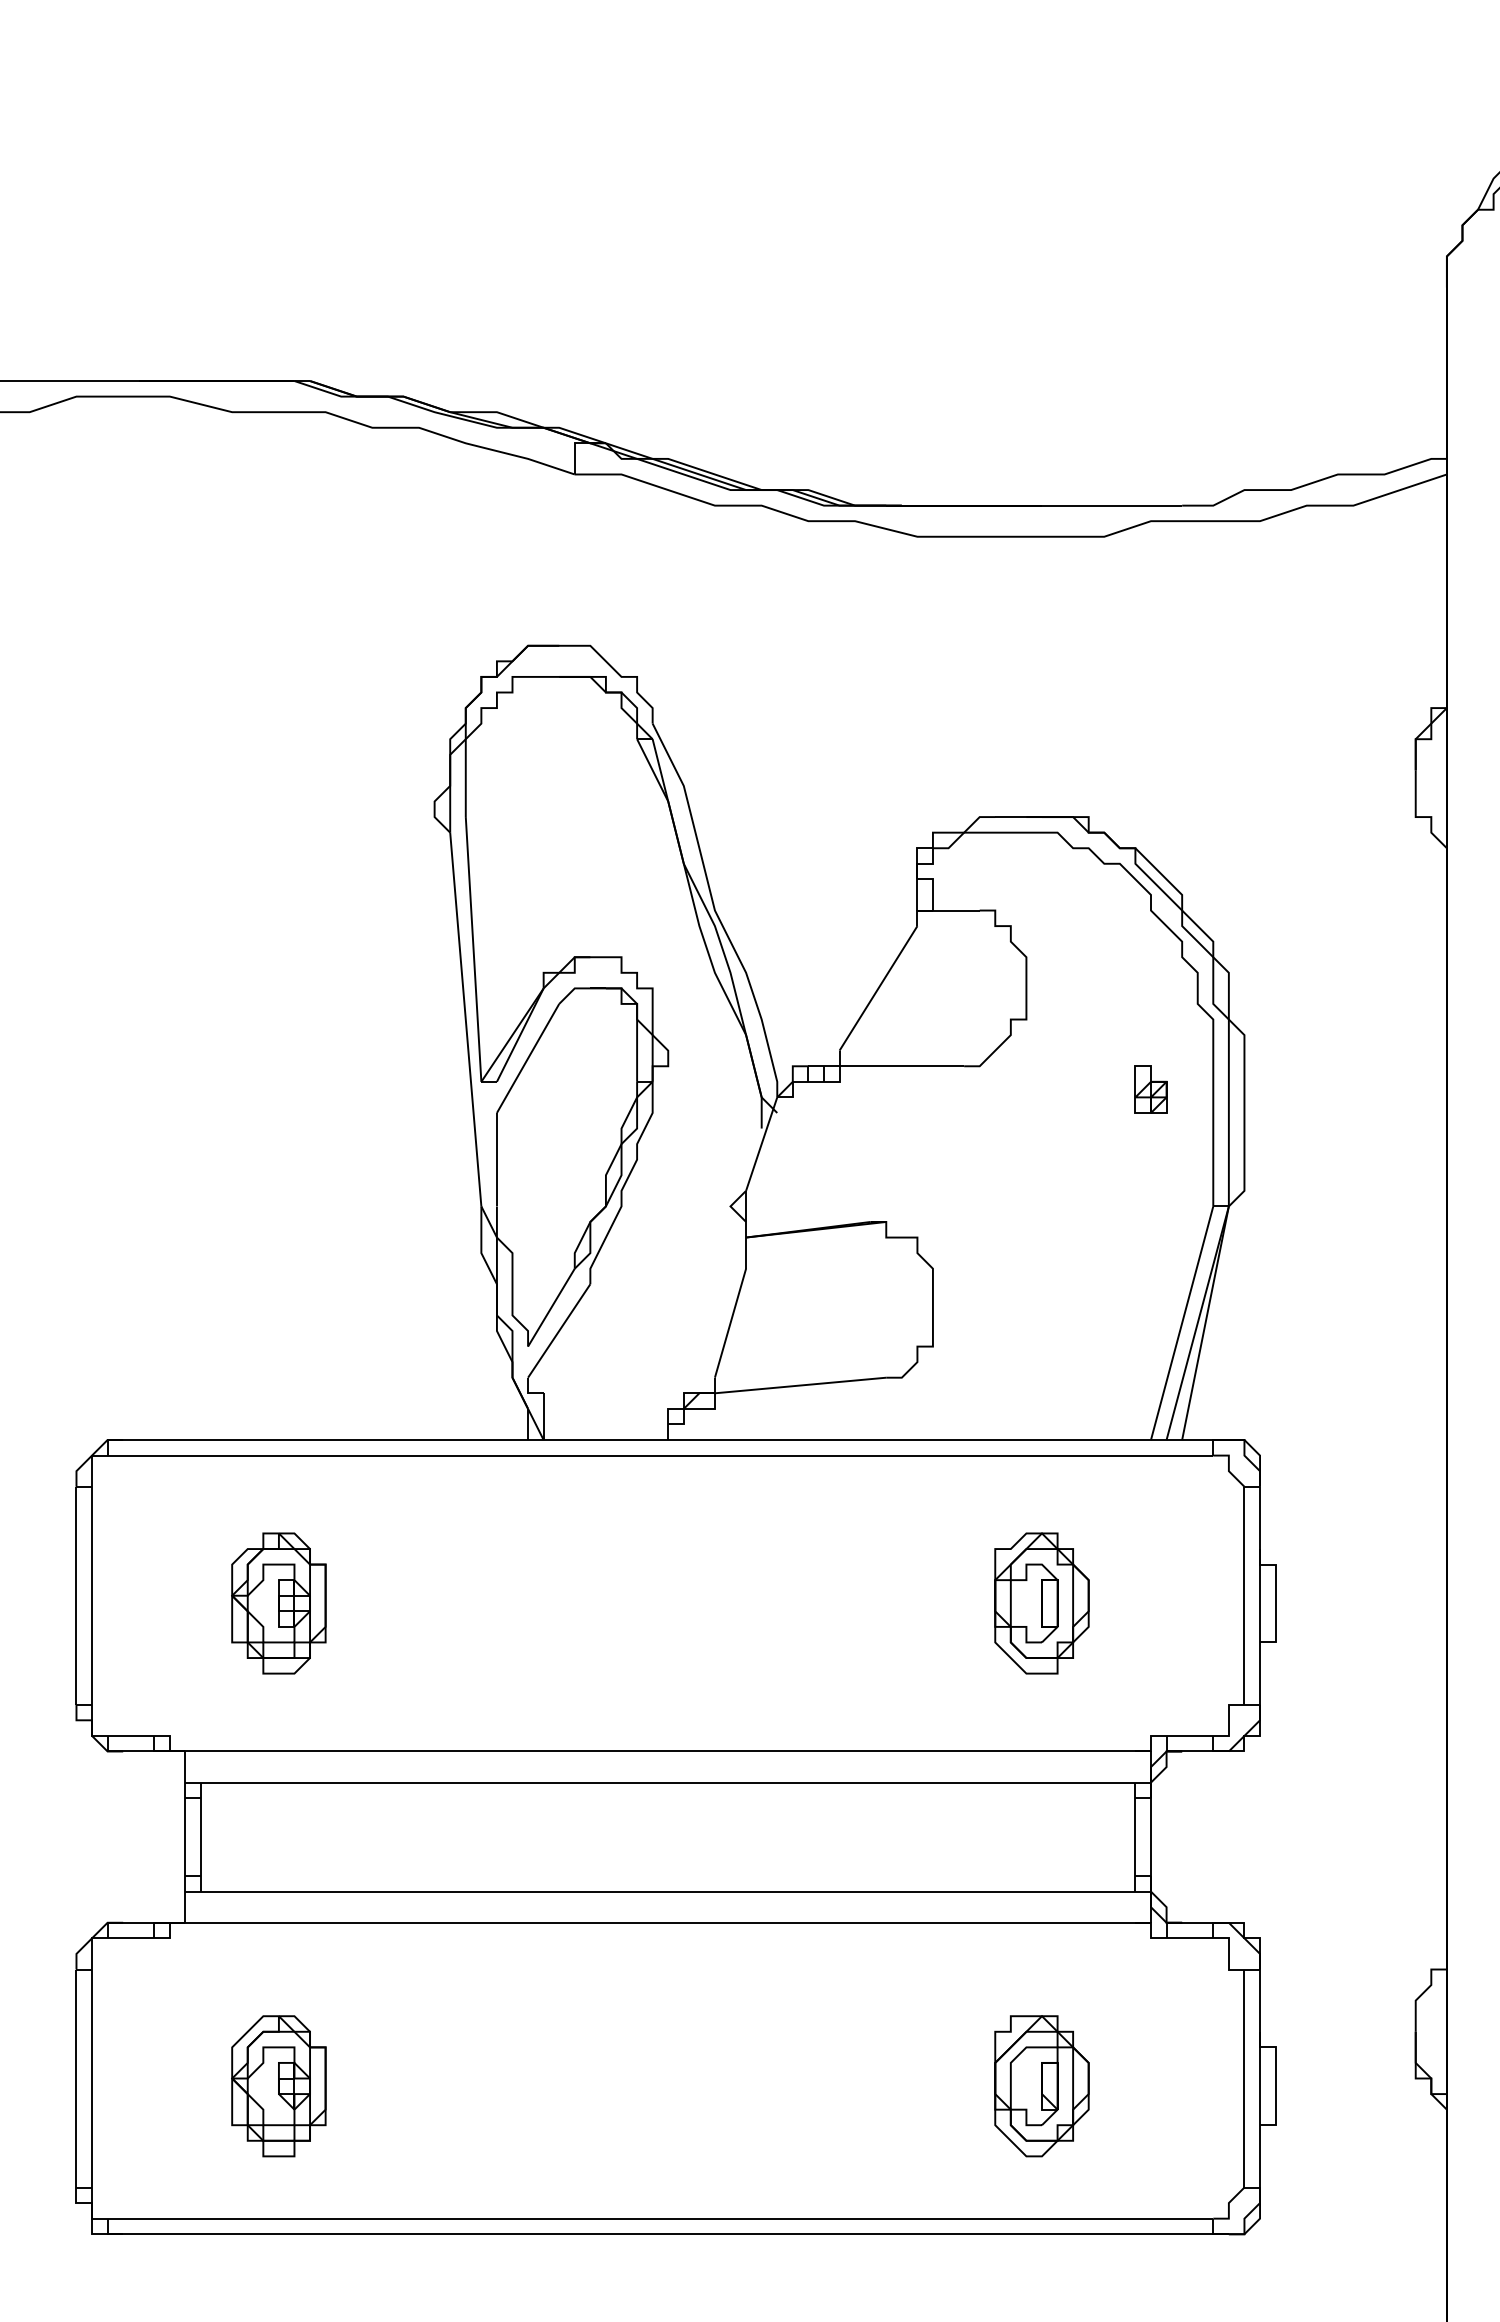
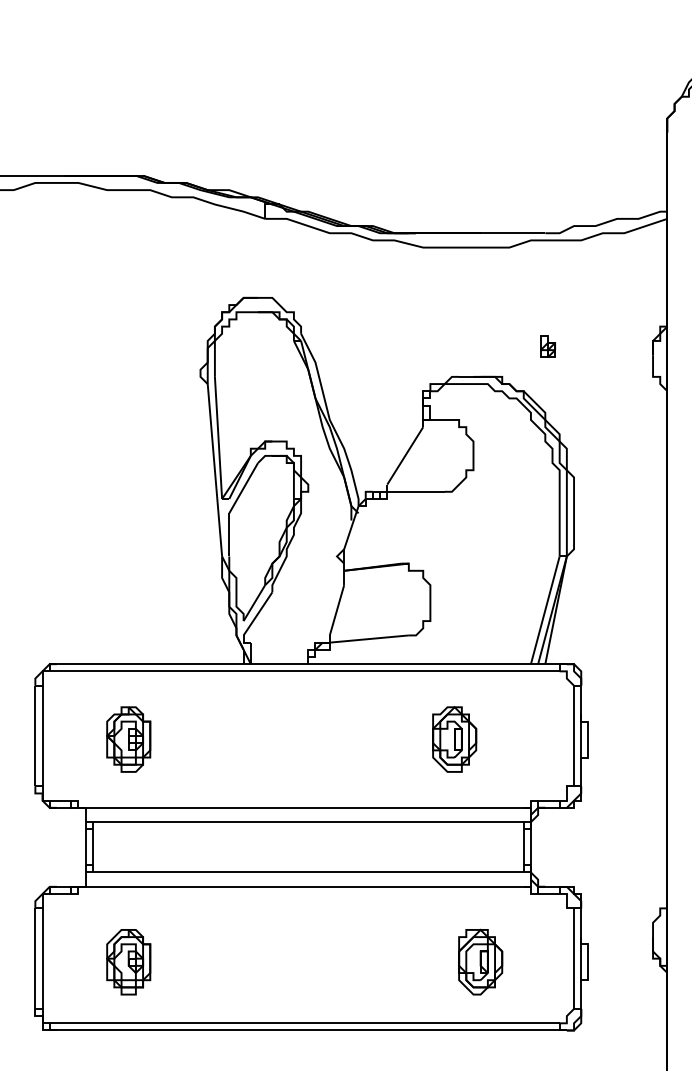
part: (1150, 1089) -> (547, 346), moved
part: (1041, 1603) -> (454, 739), moved

